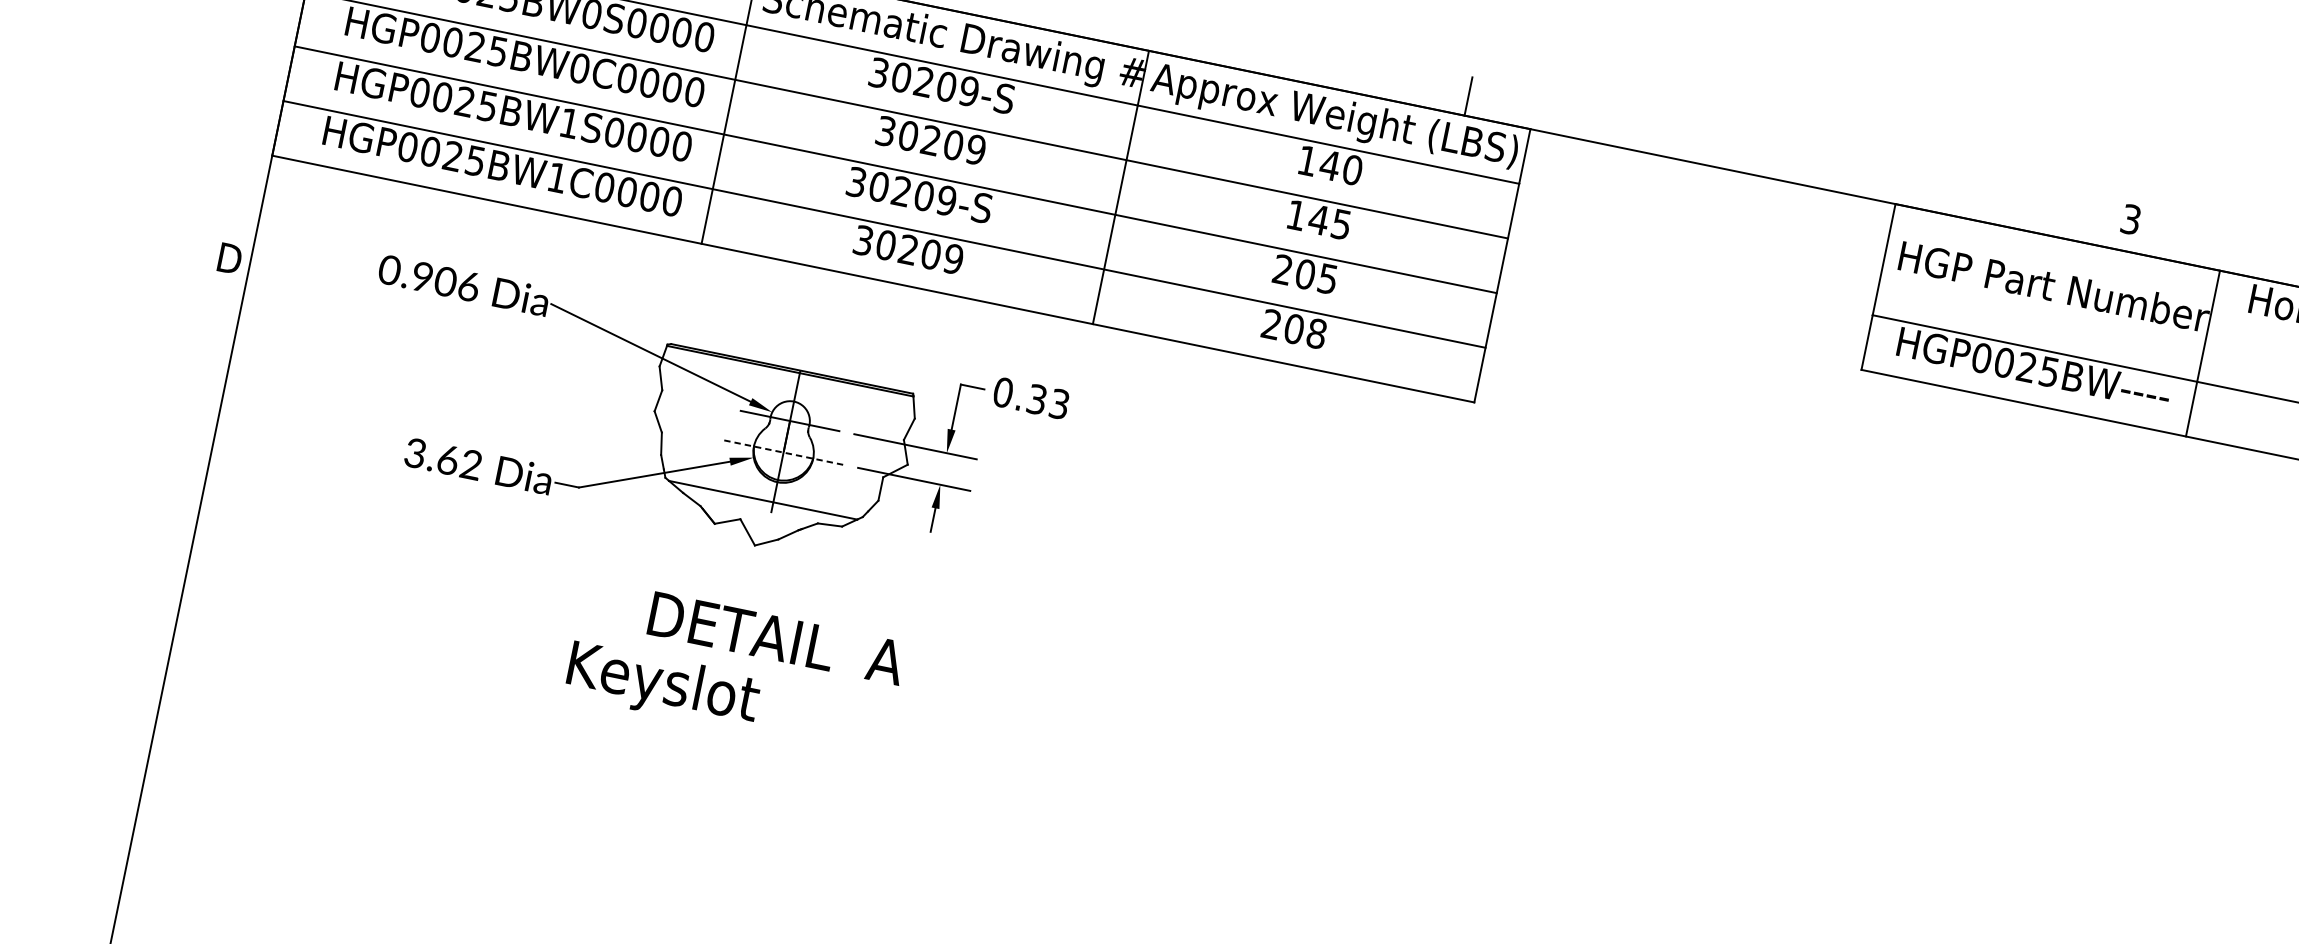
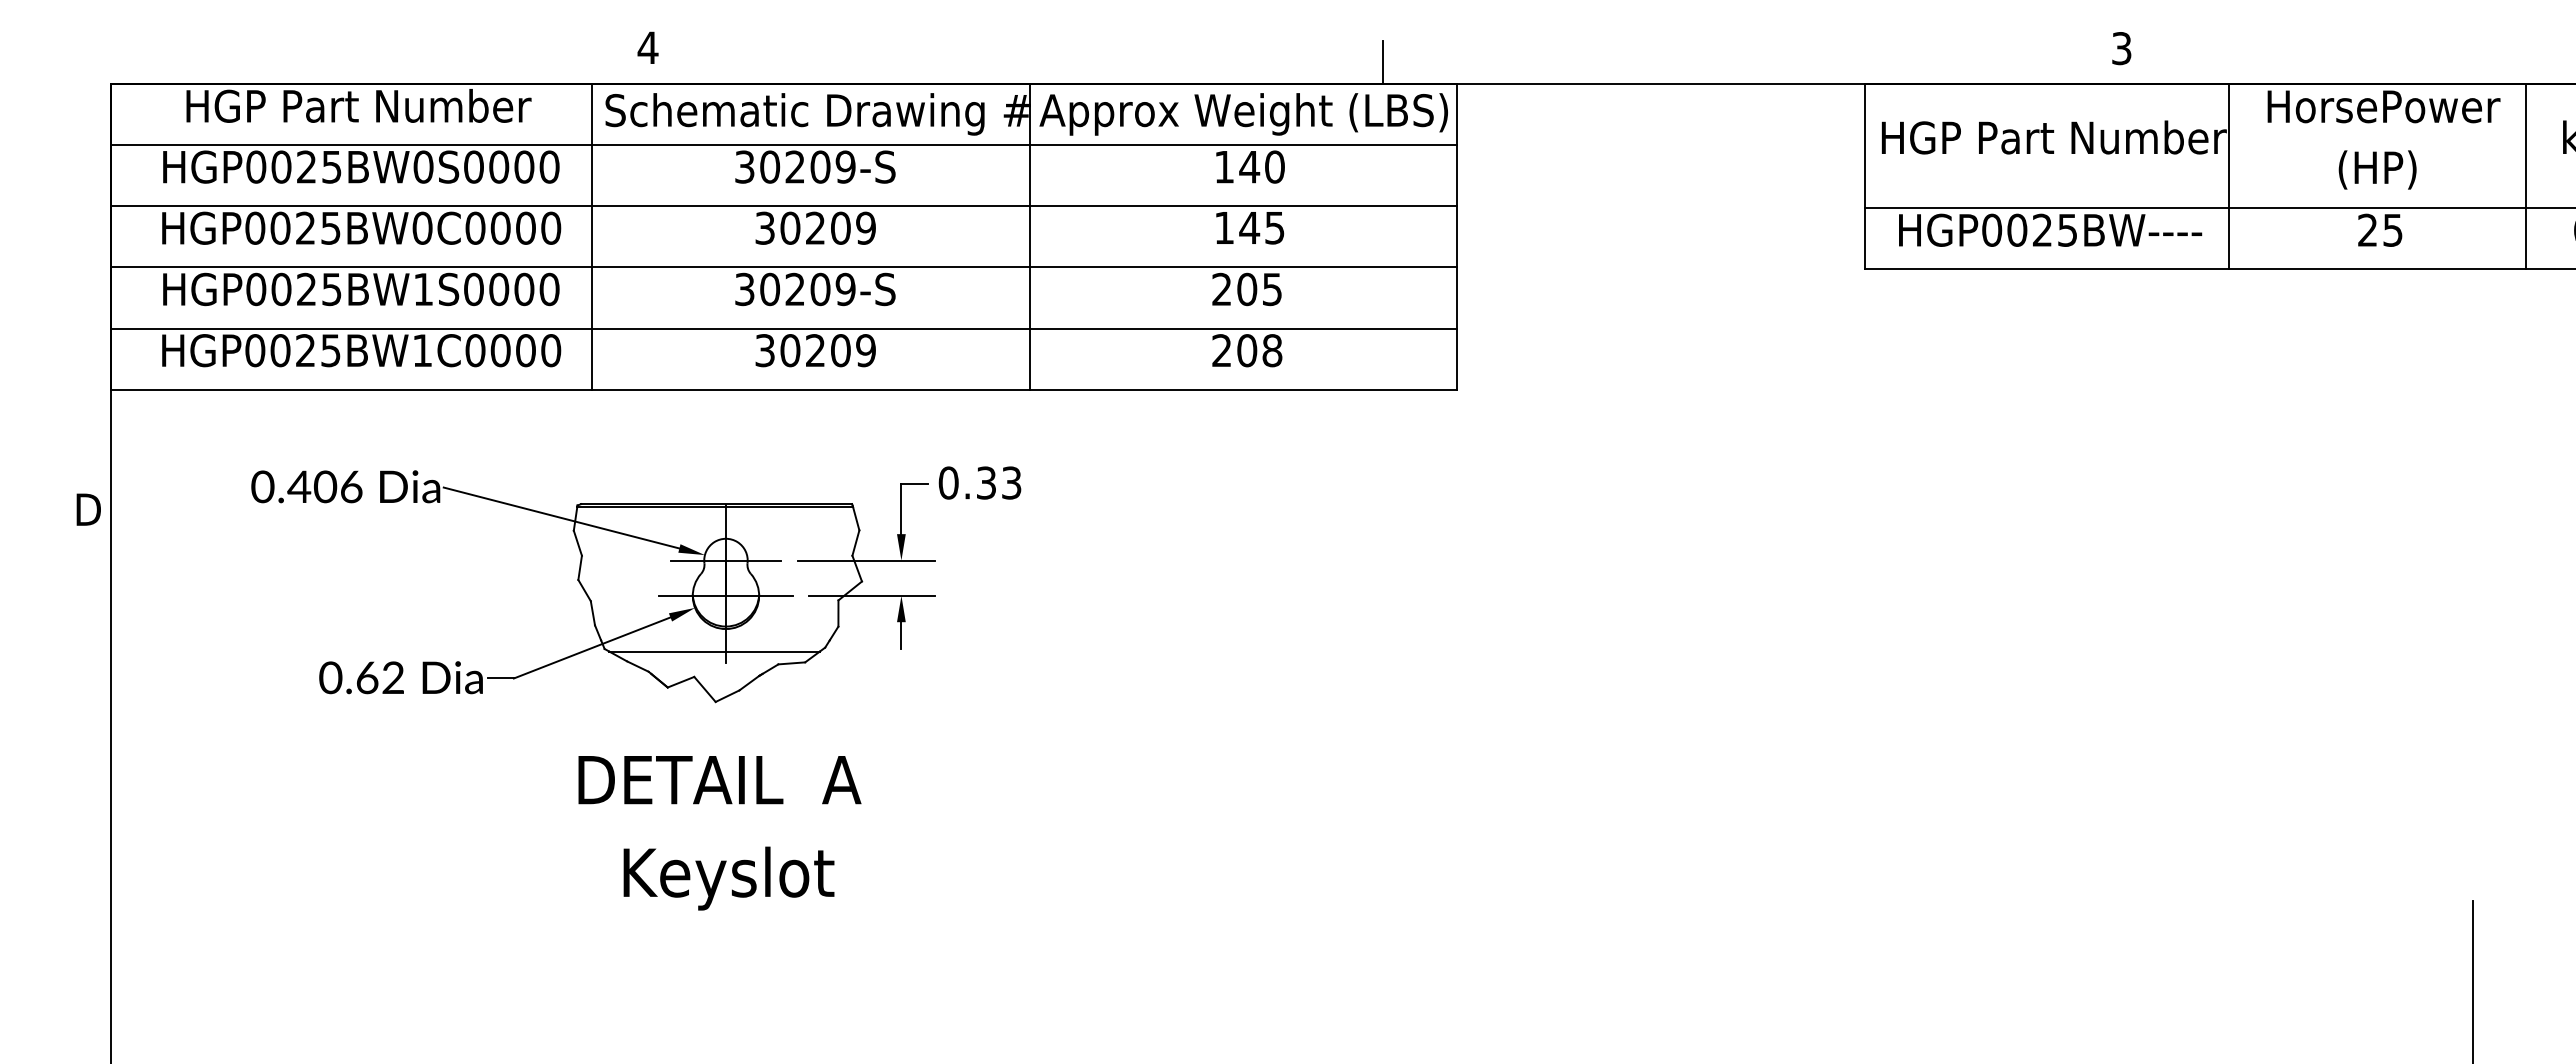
text: (422, 276) -> (299, 486), 0.906 -> 0.406
line: (783, 452) -> (725, 595), dashed -> solid
text: (415, 453) -> (330, 677), 3.62 -> 0.62
text: (776, 638) -> (719, 780), moved
text: (662, 686) -> (728, 878), moved

